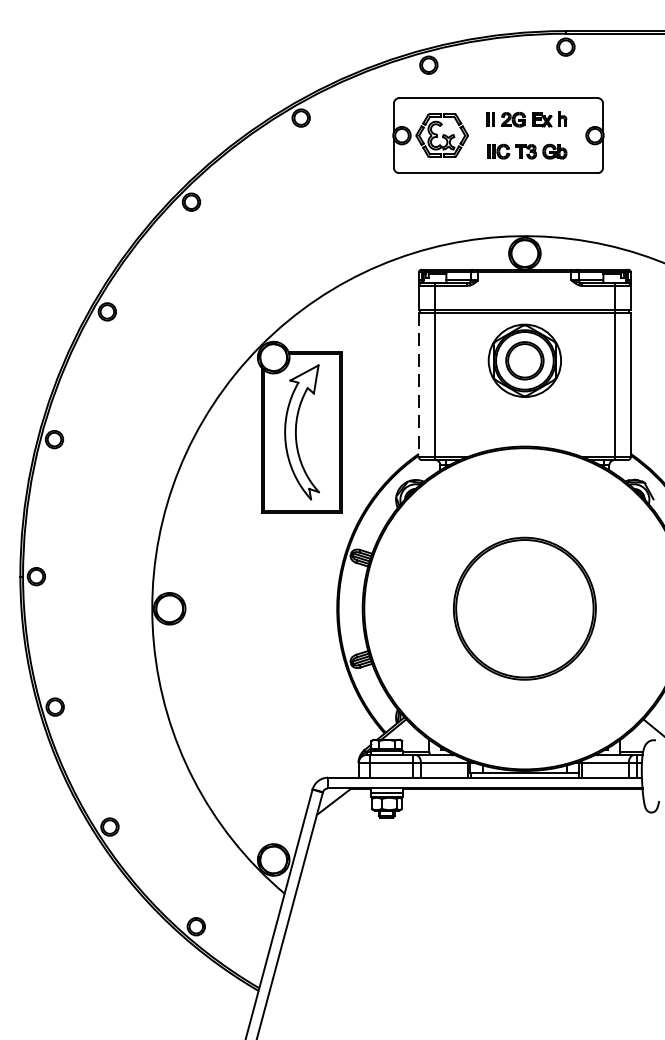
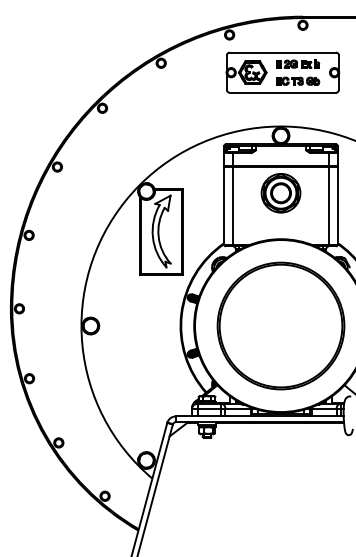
part: (497, 135) -> (282, 72), moved
line: (419, 385) -> (224, 206), dashed -> solid
part: (523, 607) -> (280, 325), size x1.67

